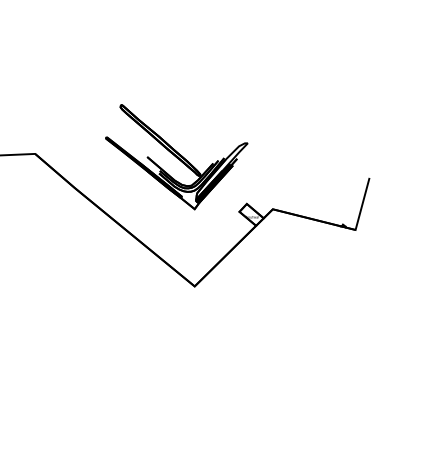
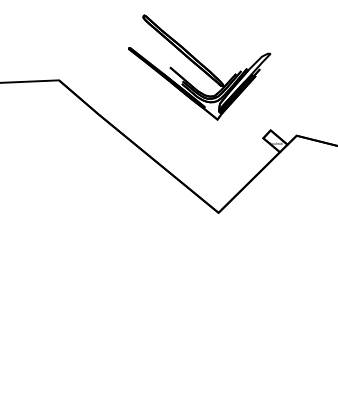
part: (176, 157) -> (199, 67), moved

